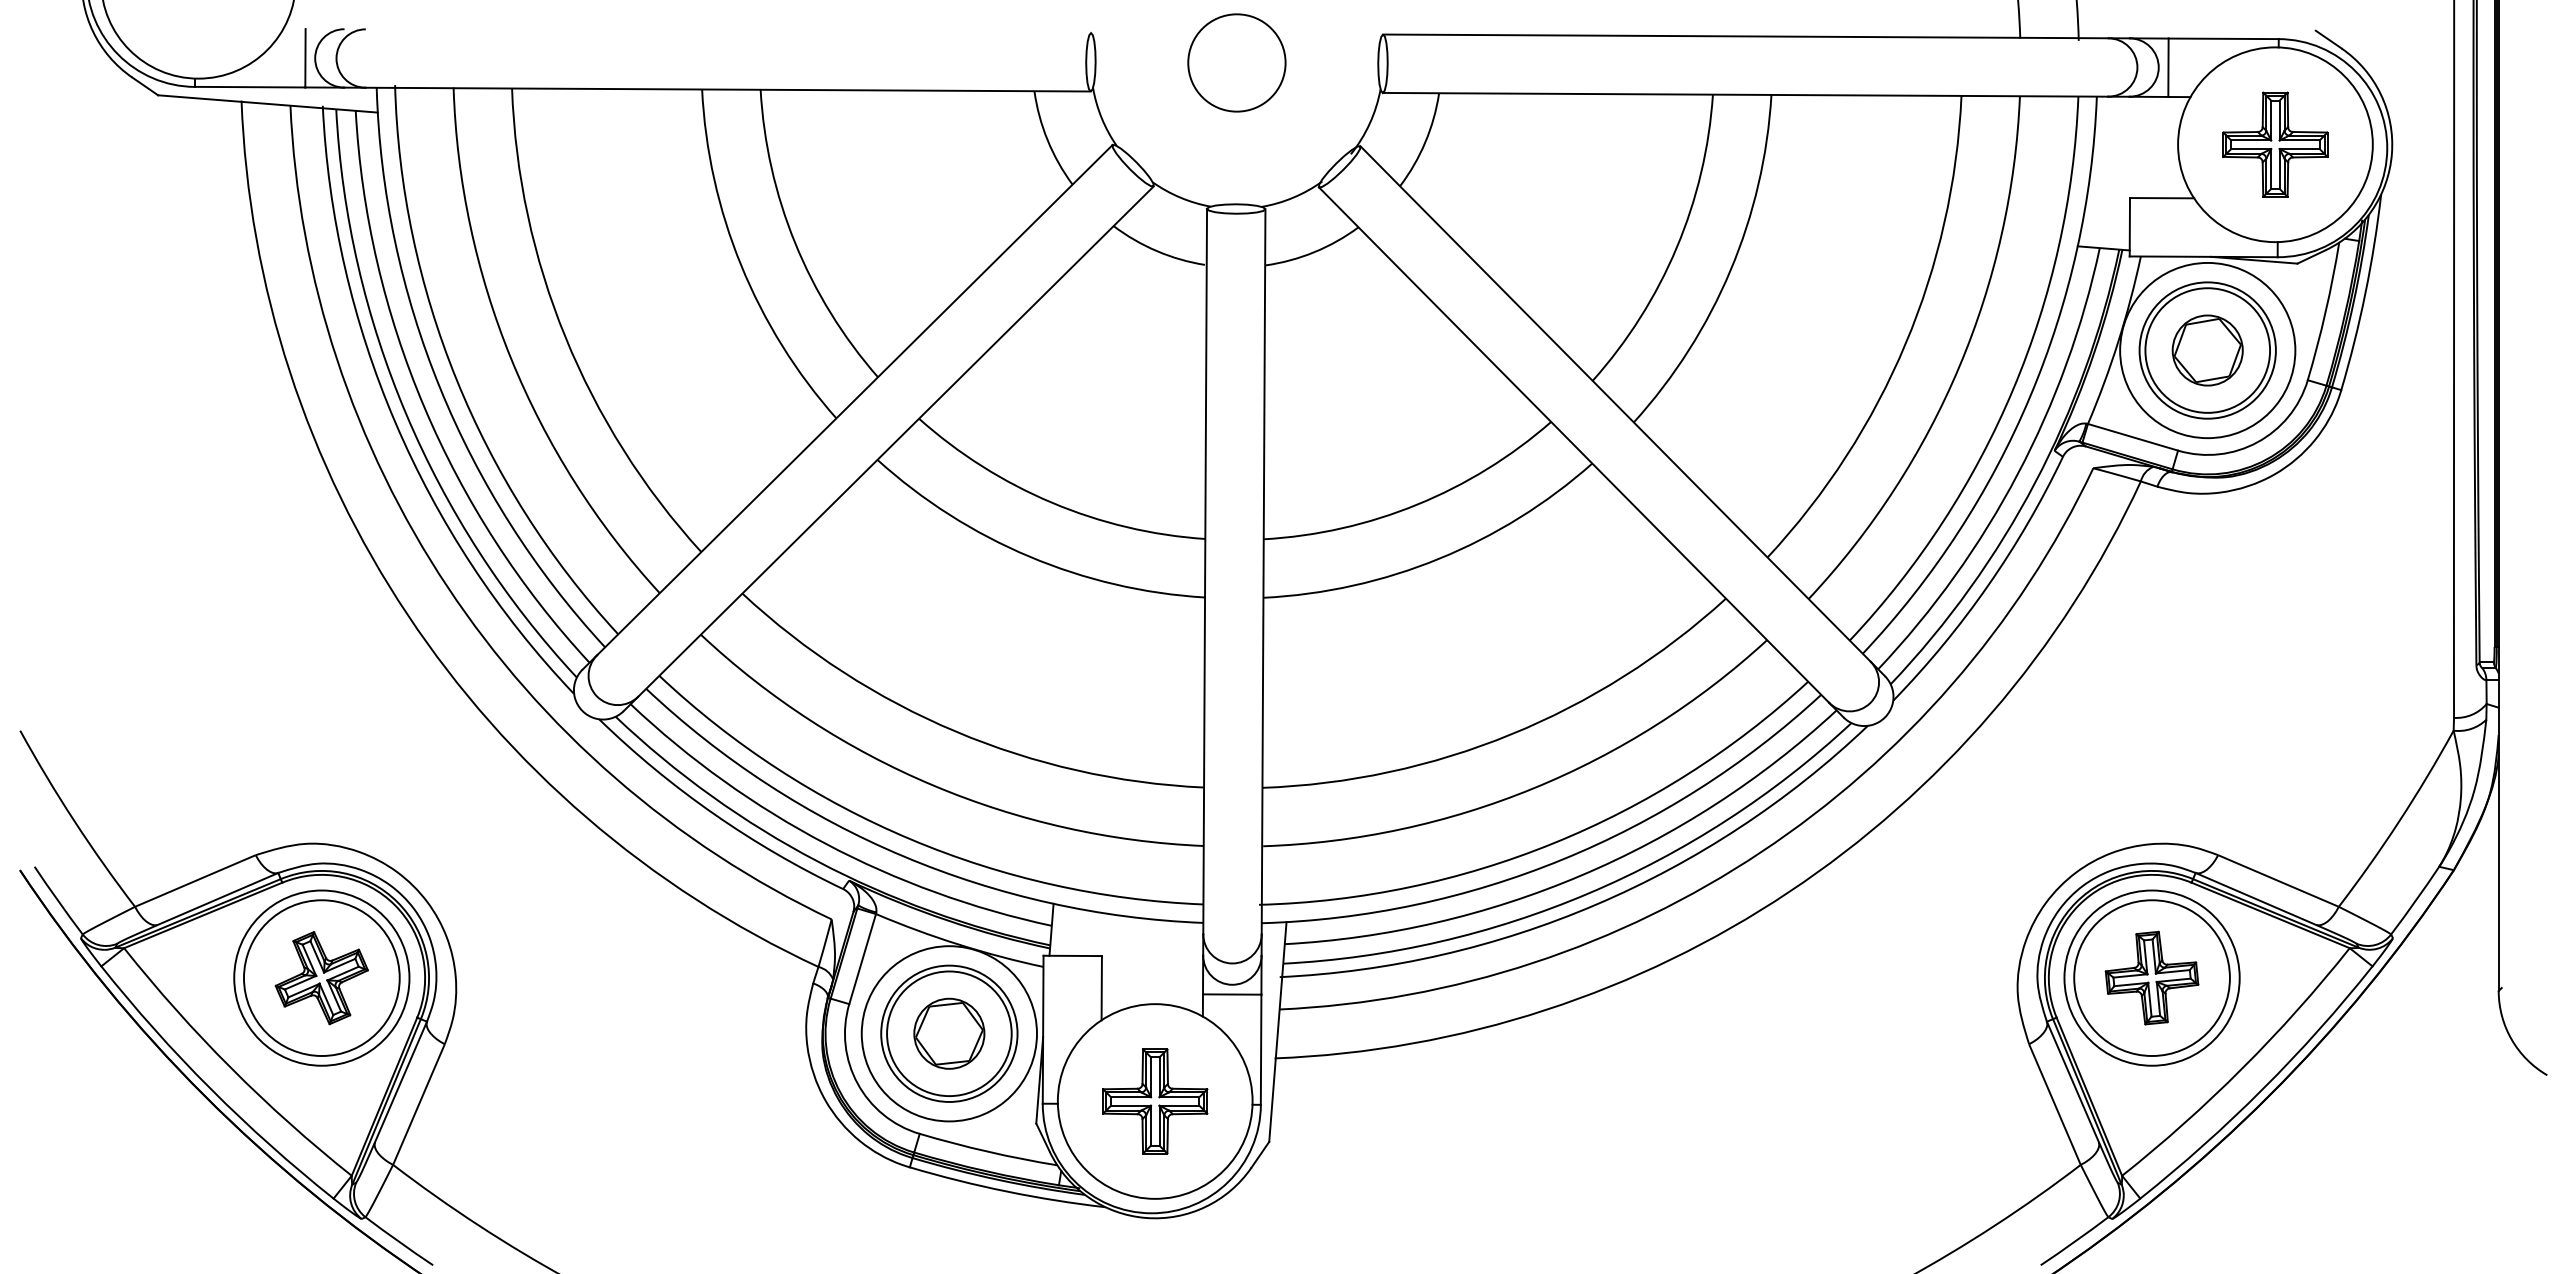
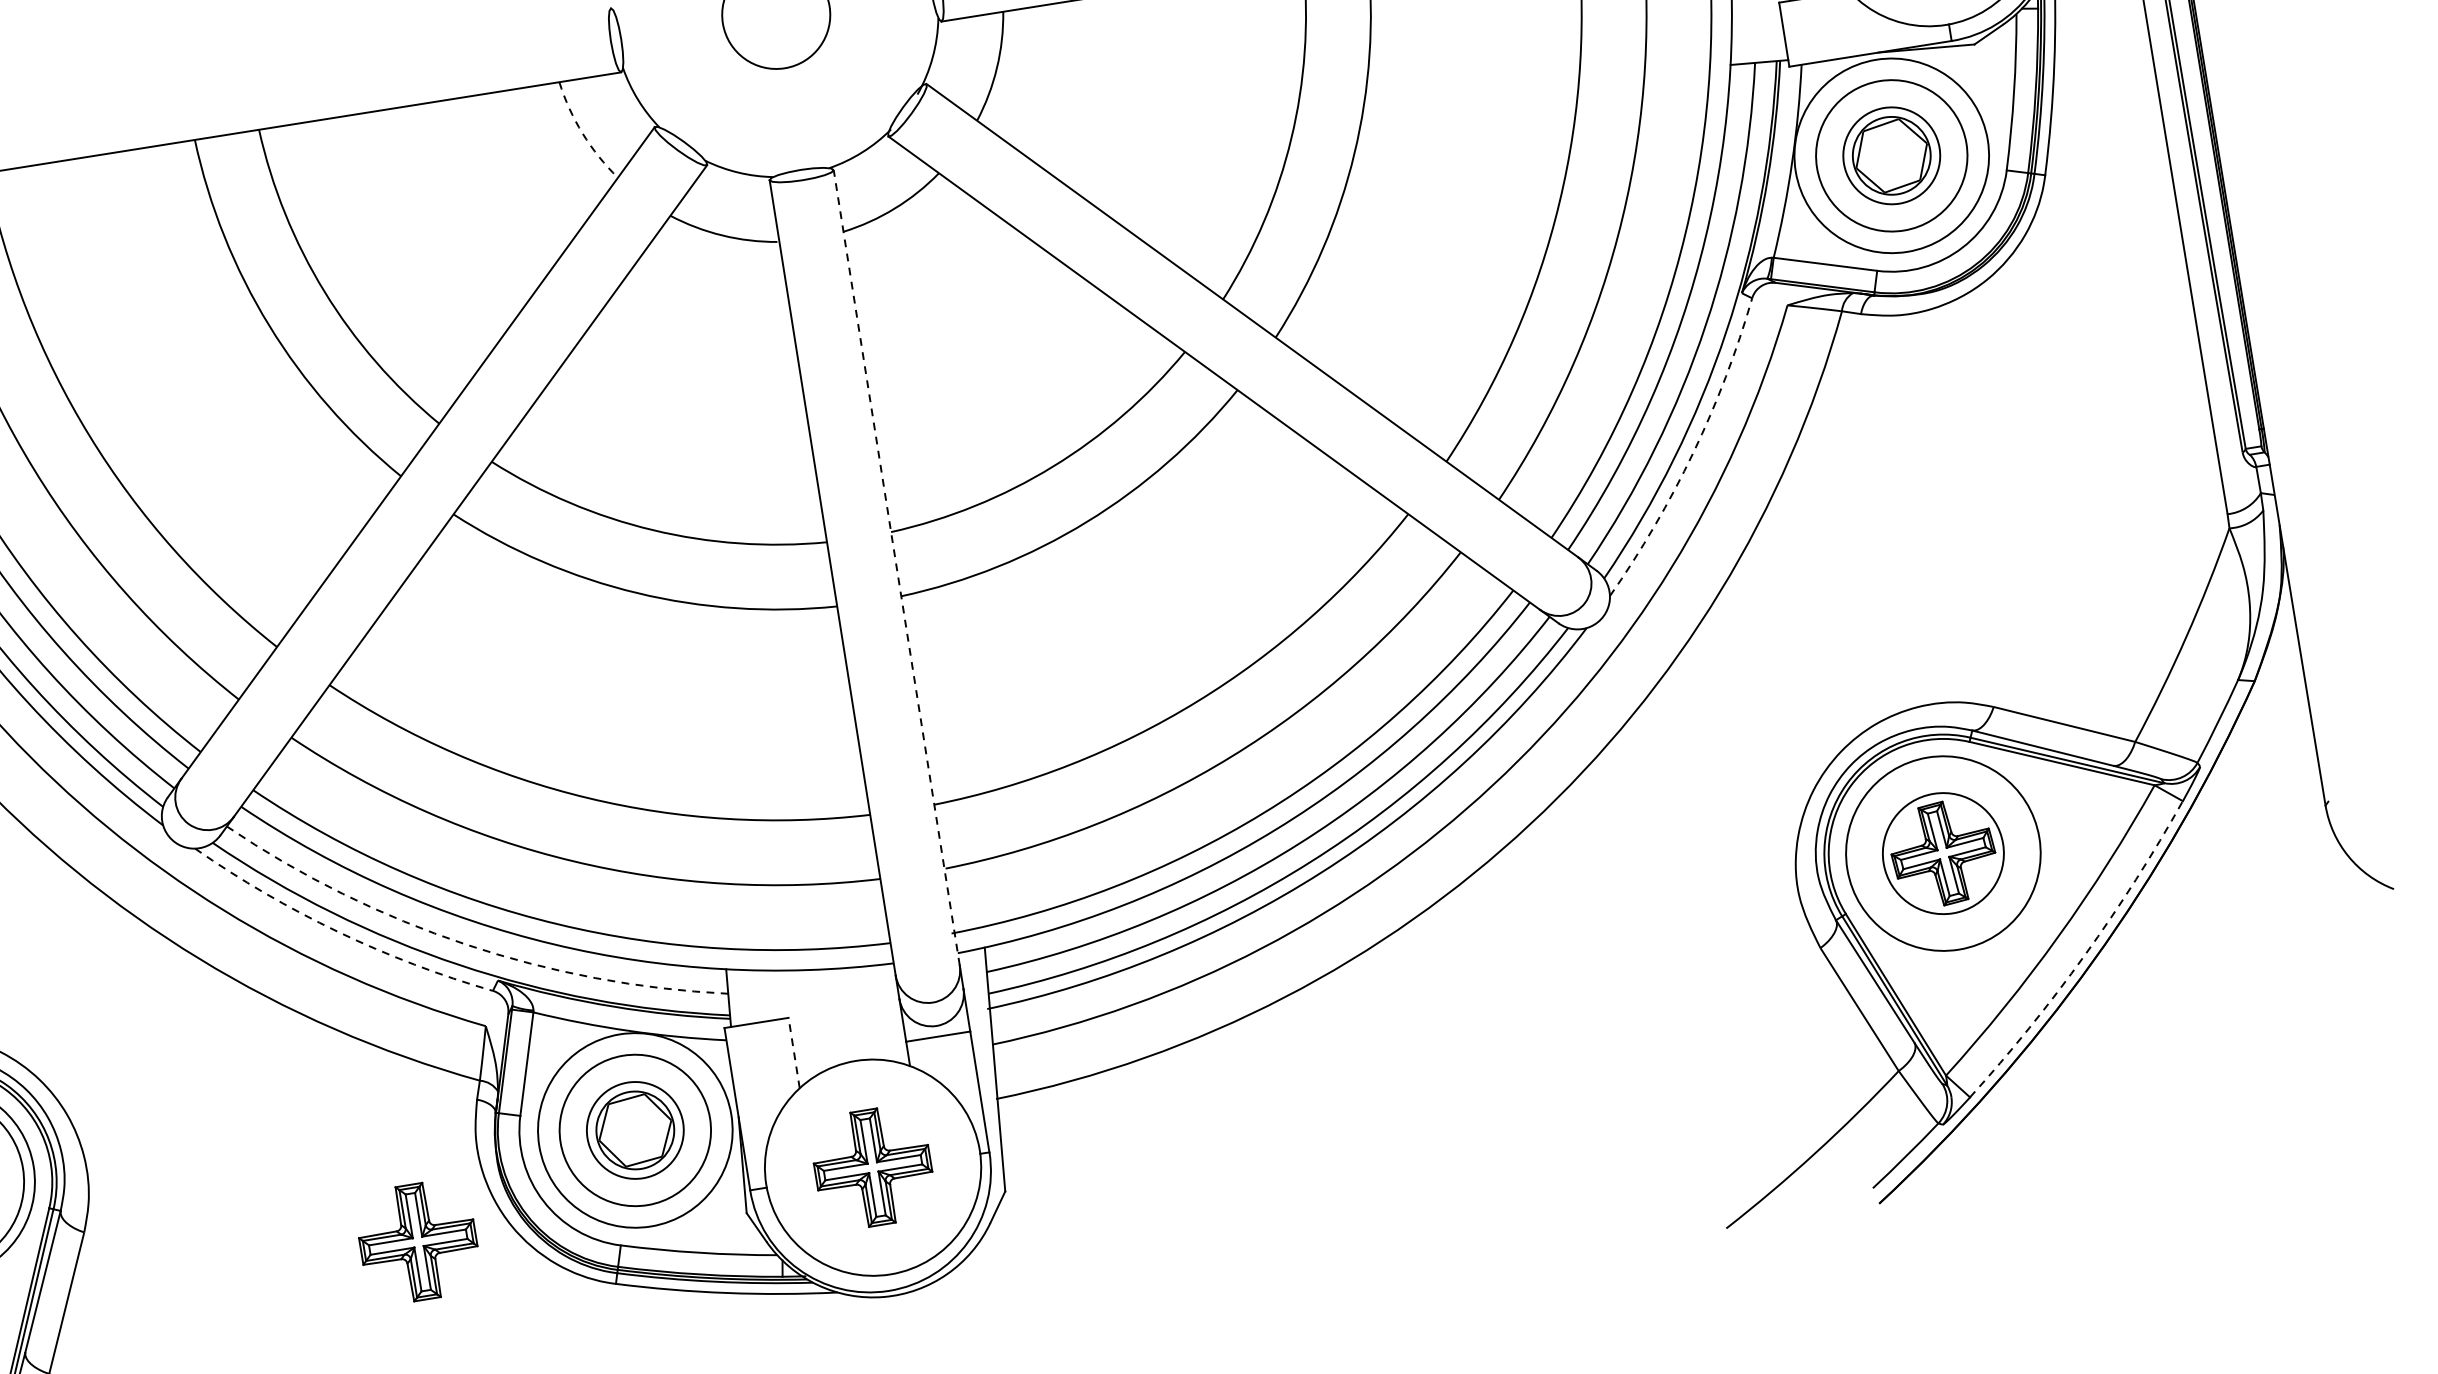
arc: (1047, 140) -> (582, 133), solid -> dashed
circle: (2207, 350) -> (1891, 155), size x0.7
line: (1263, 571) -> (896, 567), solid -> dashed
arc: (1988, 585) -> (1693, 452), solid -> dashed
arc: (714, 814) -> (338, 932), solid -> dashed
arc: (826, 843) -> (466, 943), solid -> dashed
circle: (2151, 978) -> (1942, 854), size x0.7
line: (1101, 987) -> (793, 1052), solid -> dashed
circle: (949, 1033) -> (635, 1130), size x0.7
arc: (2263, 1089) -> (2085, 955), solid -> dashed
part: (740, 1101) -> (418, 1242), added

